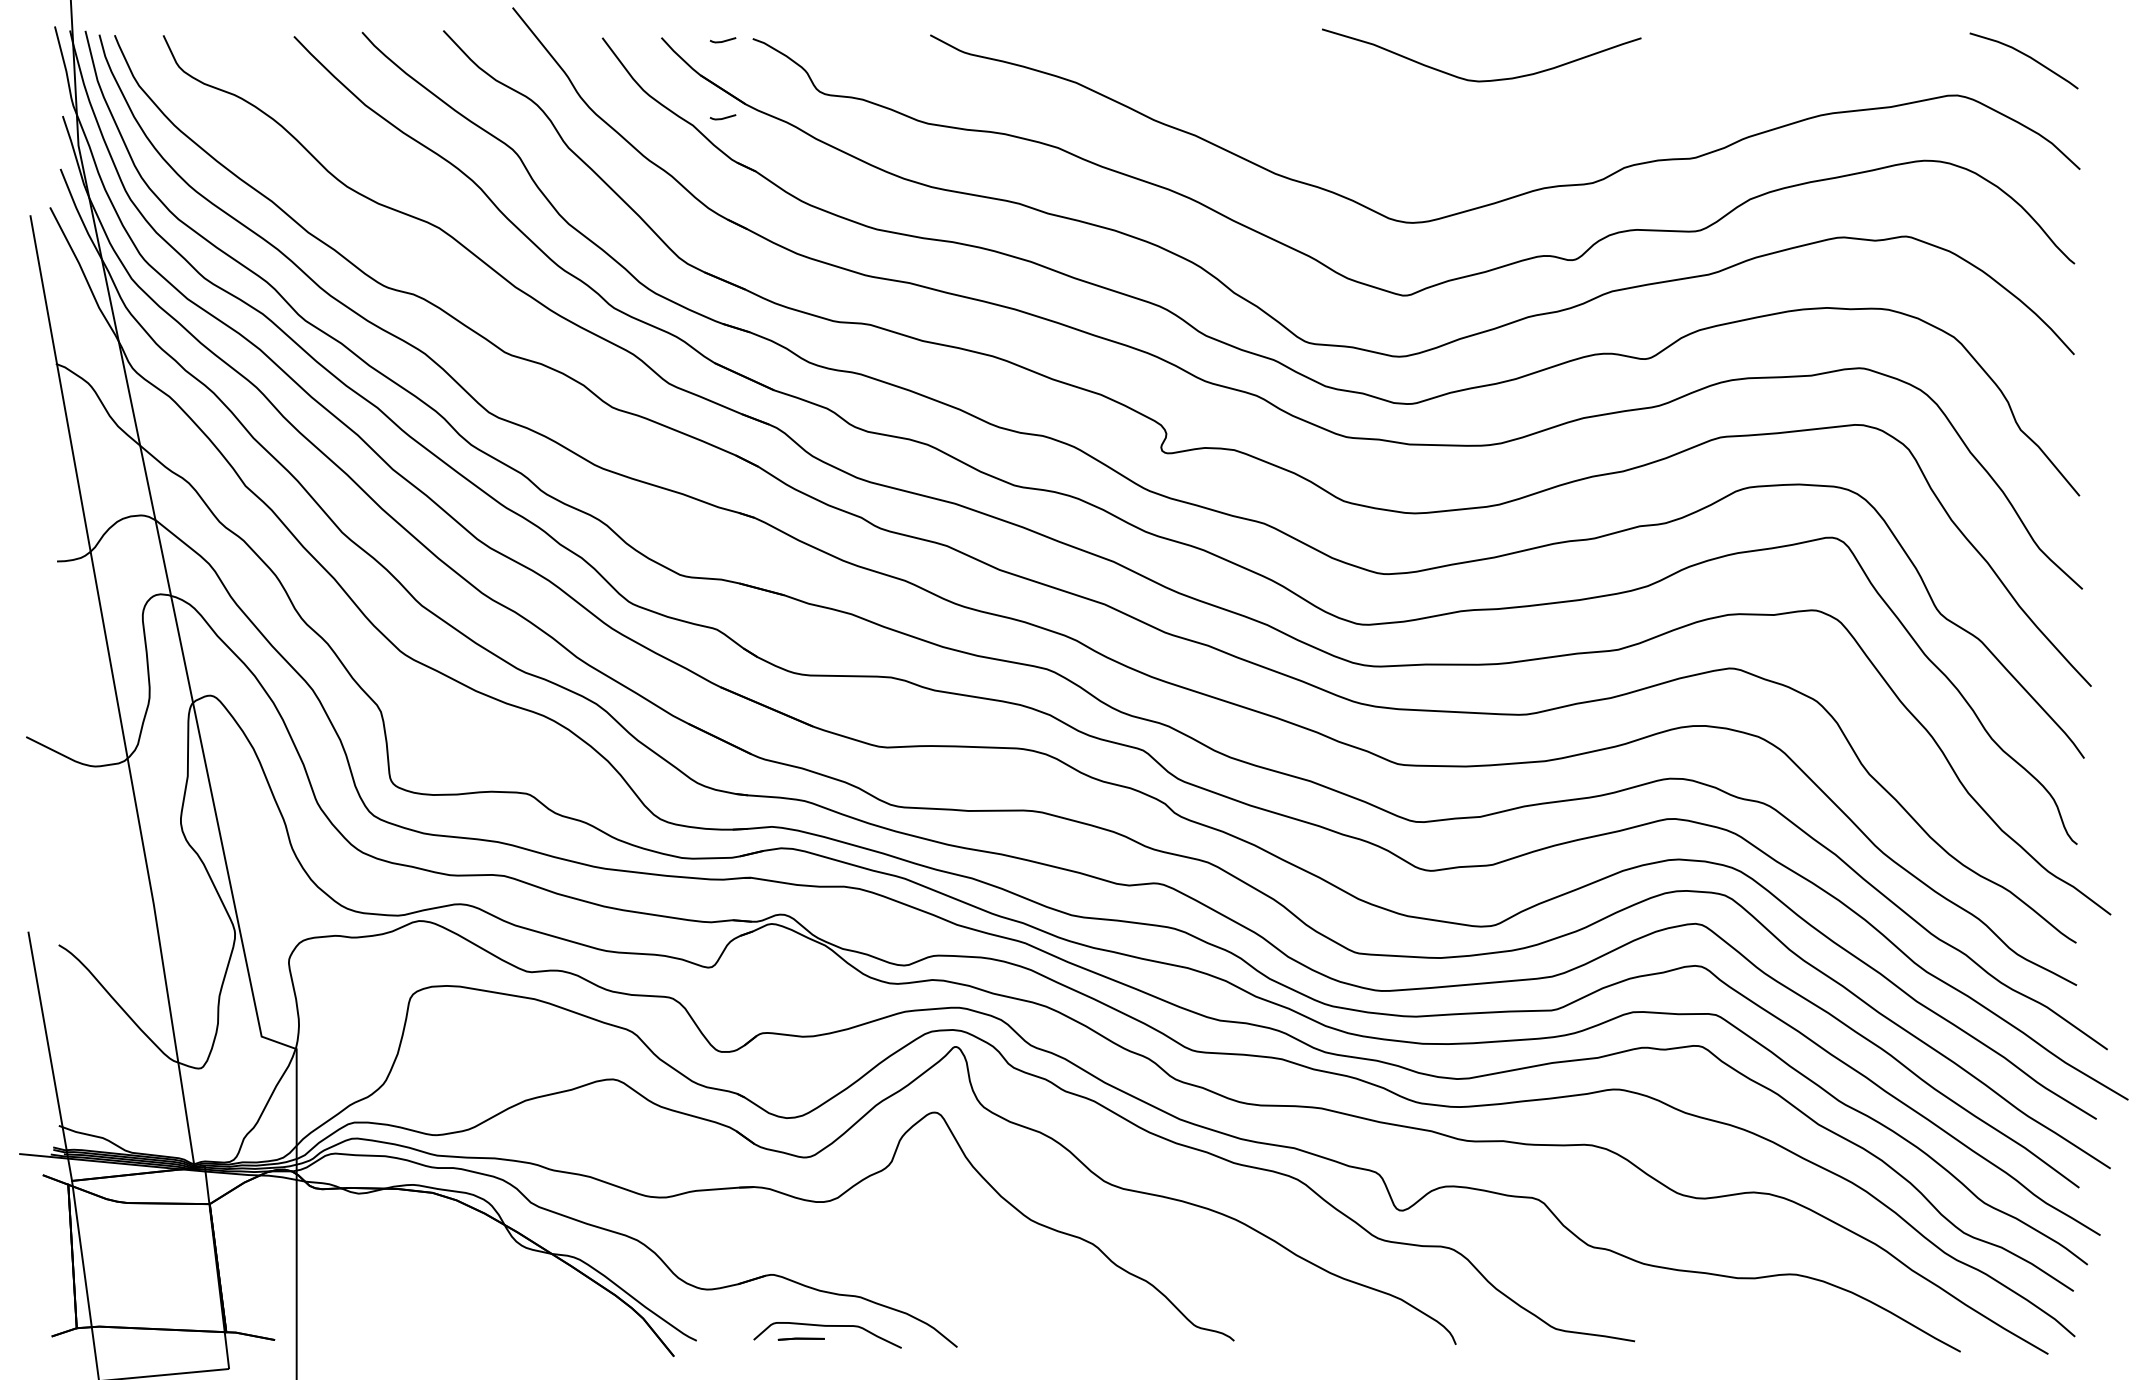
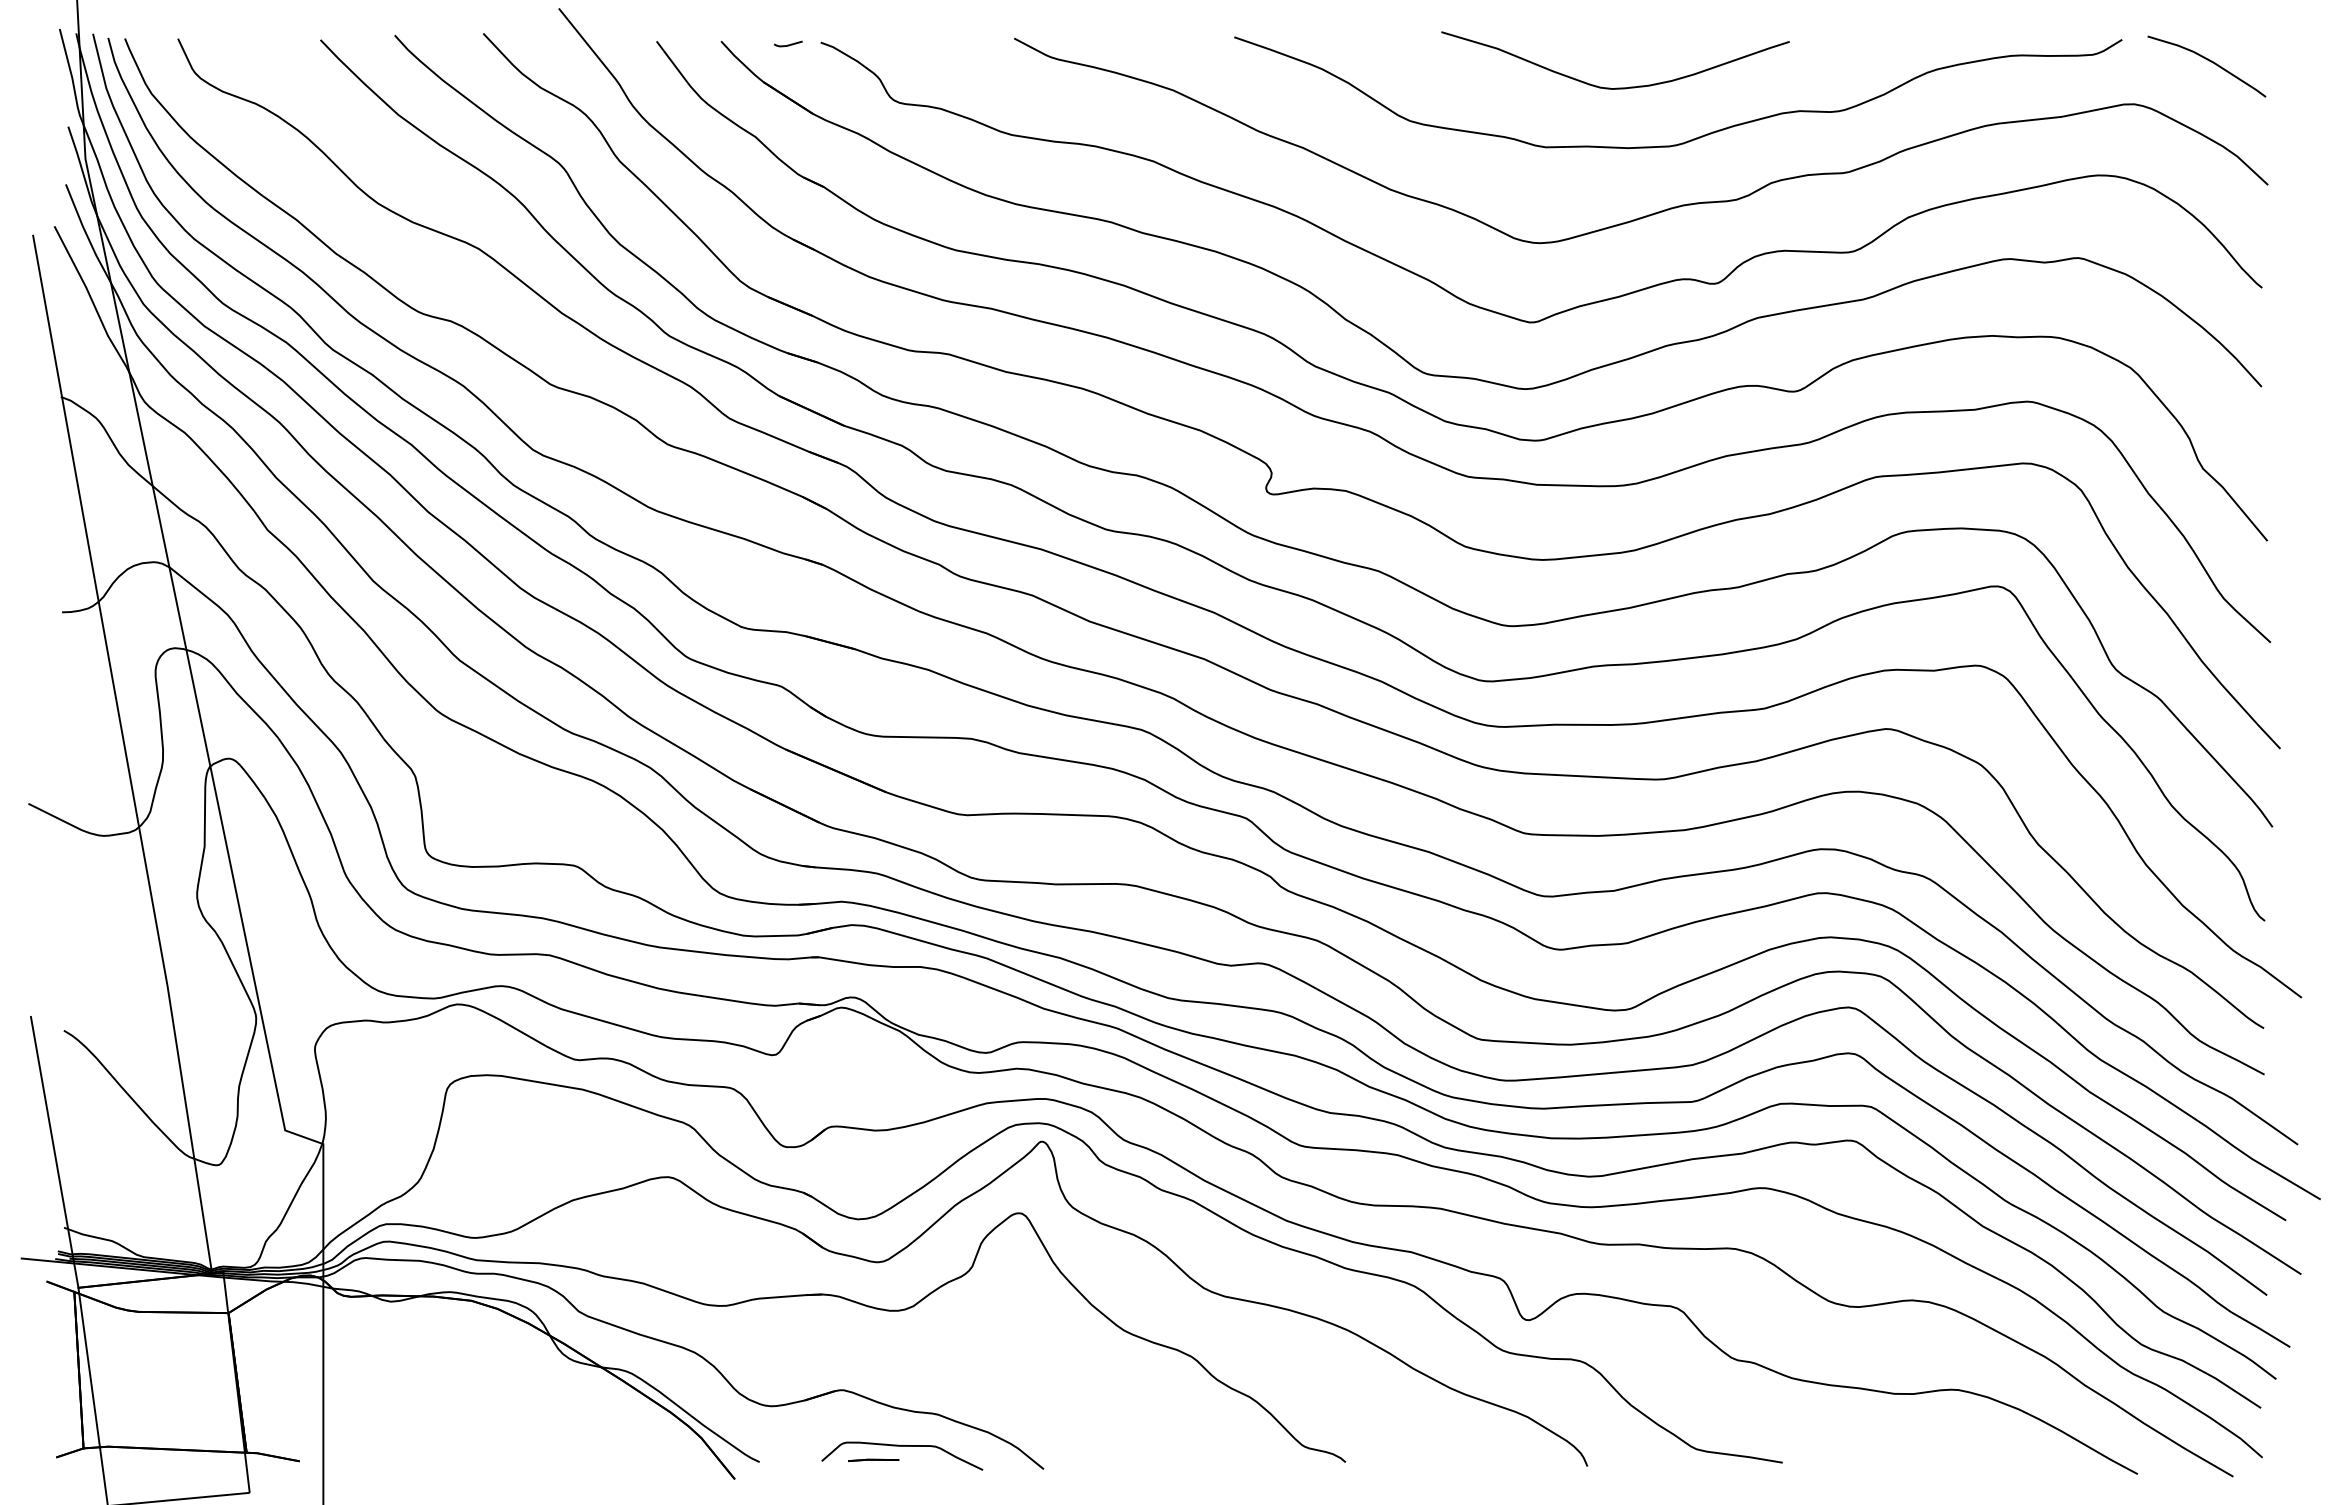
line: (723, 117) -> (788, 128), removed
curve: (1557, 125) -> (1698, 136), added

